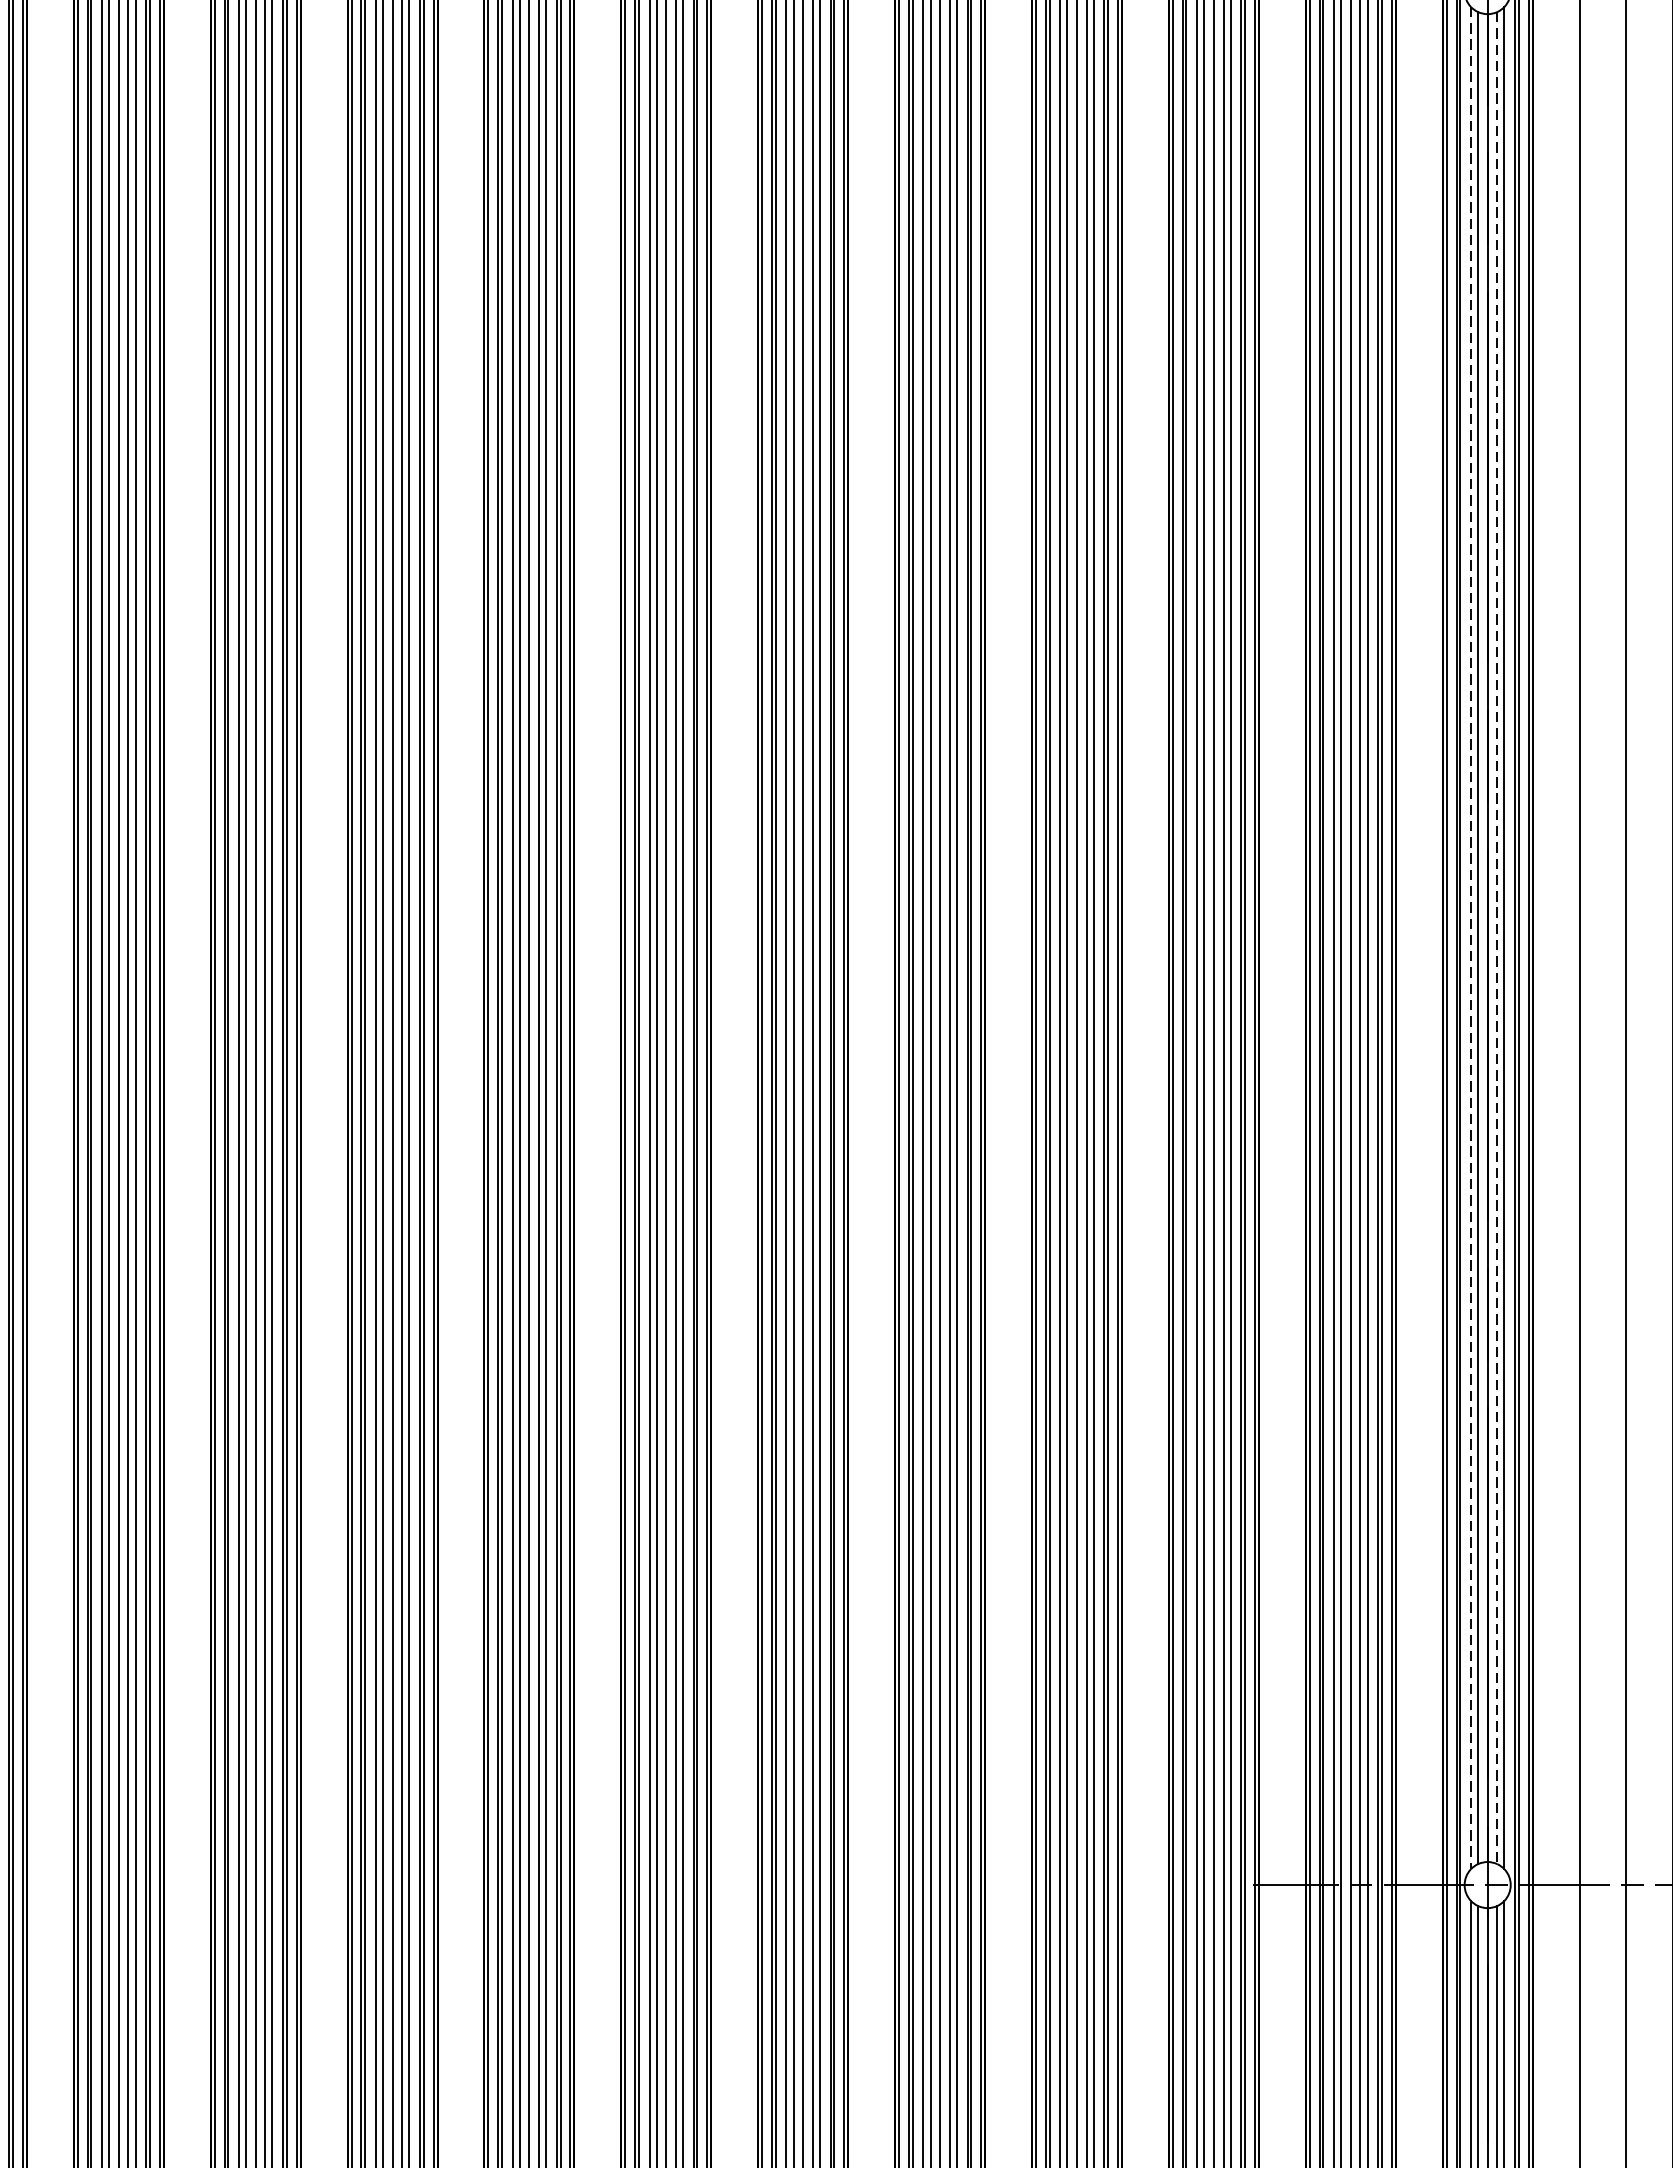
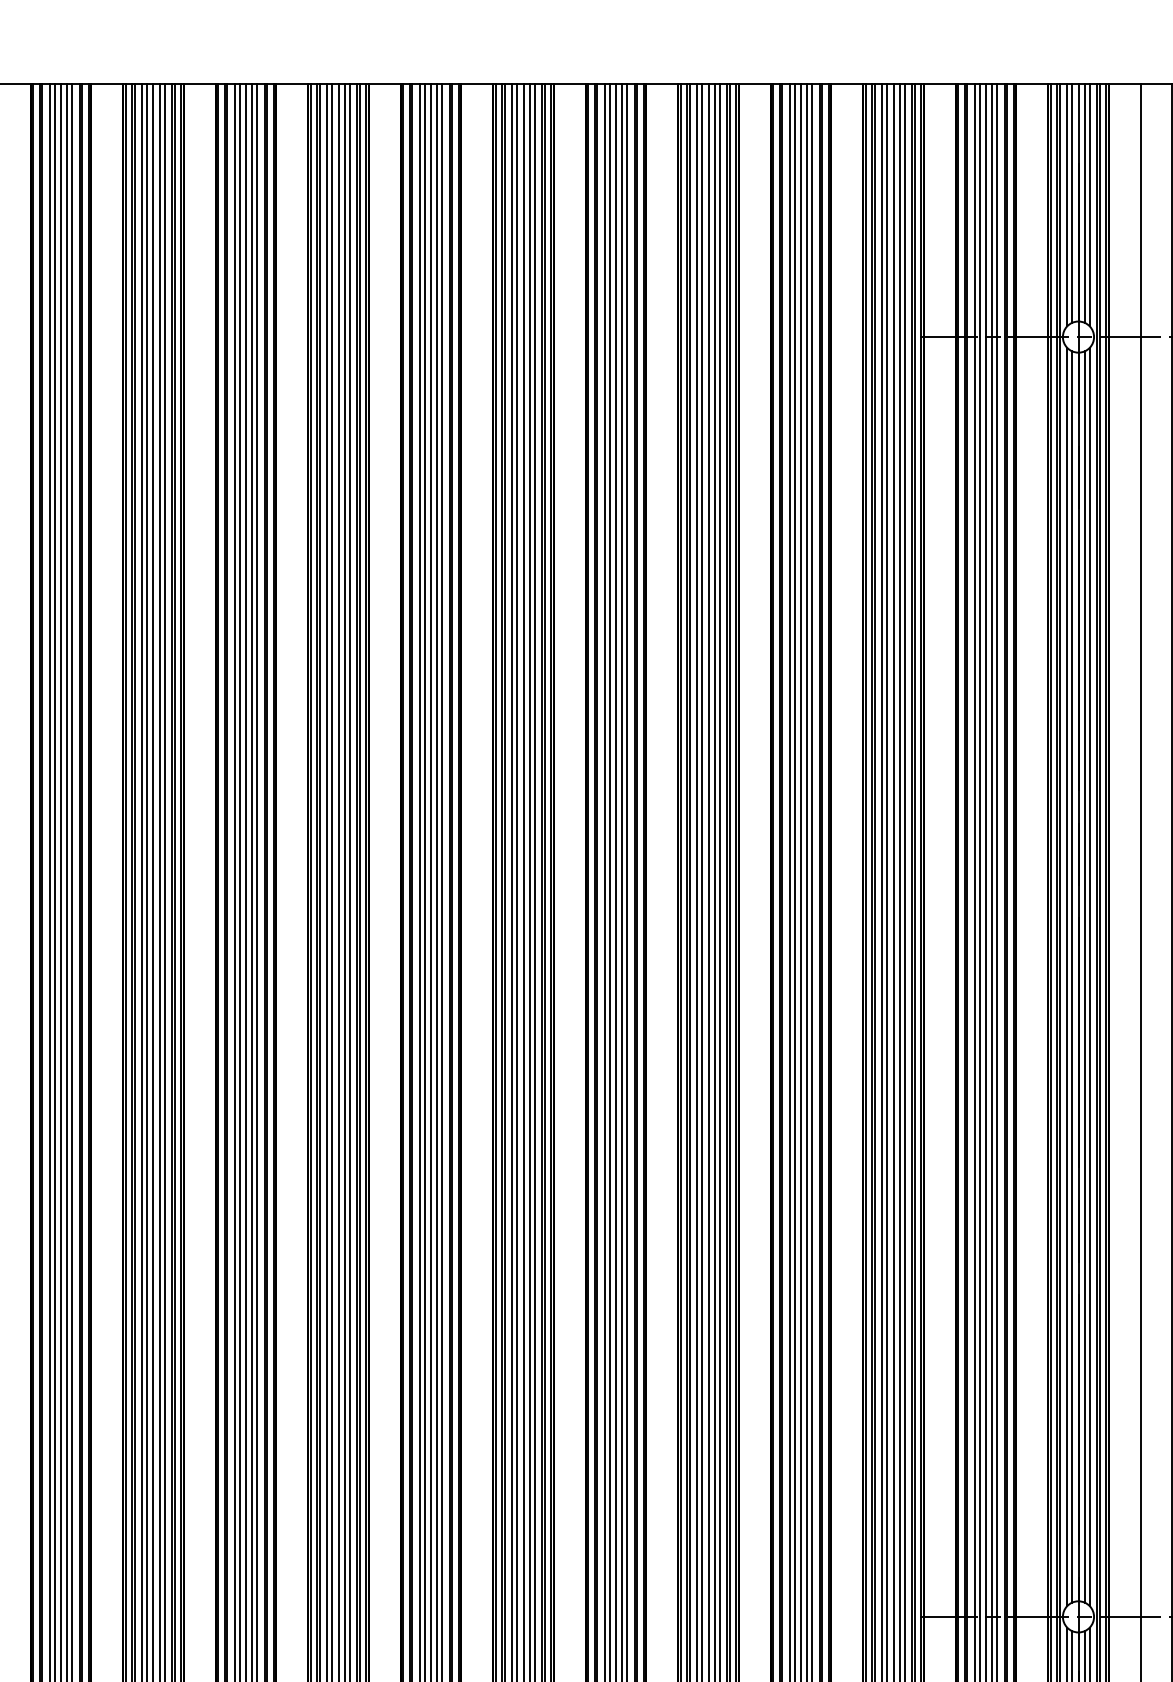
line: (1471, 938) -> (1067, 977), dashed -> solid
line: (1496, 938) -> (1084, 977), dashed -> solid

